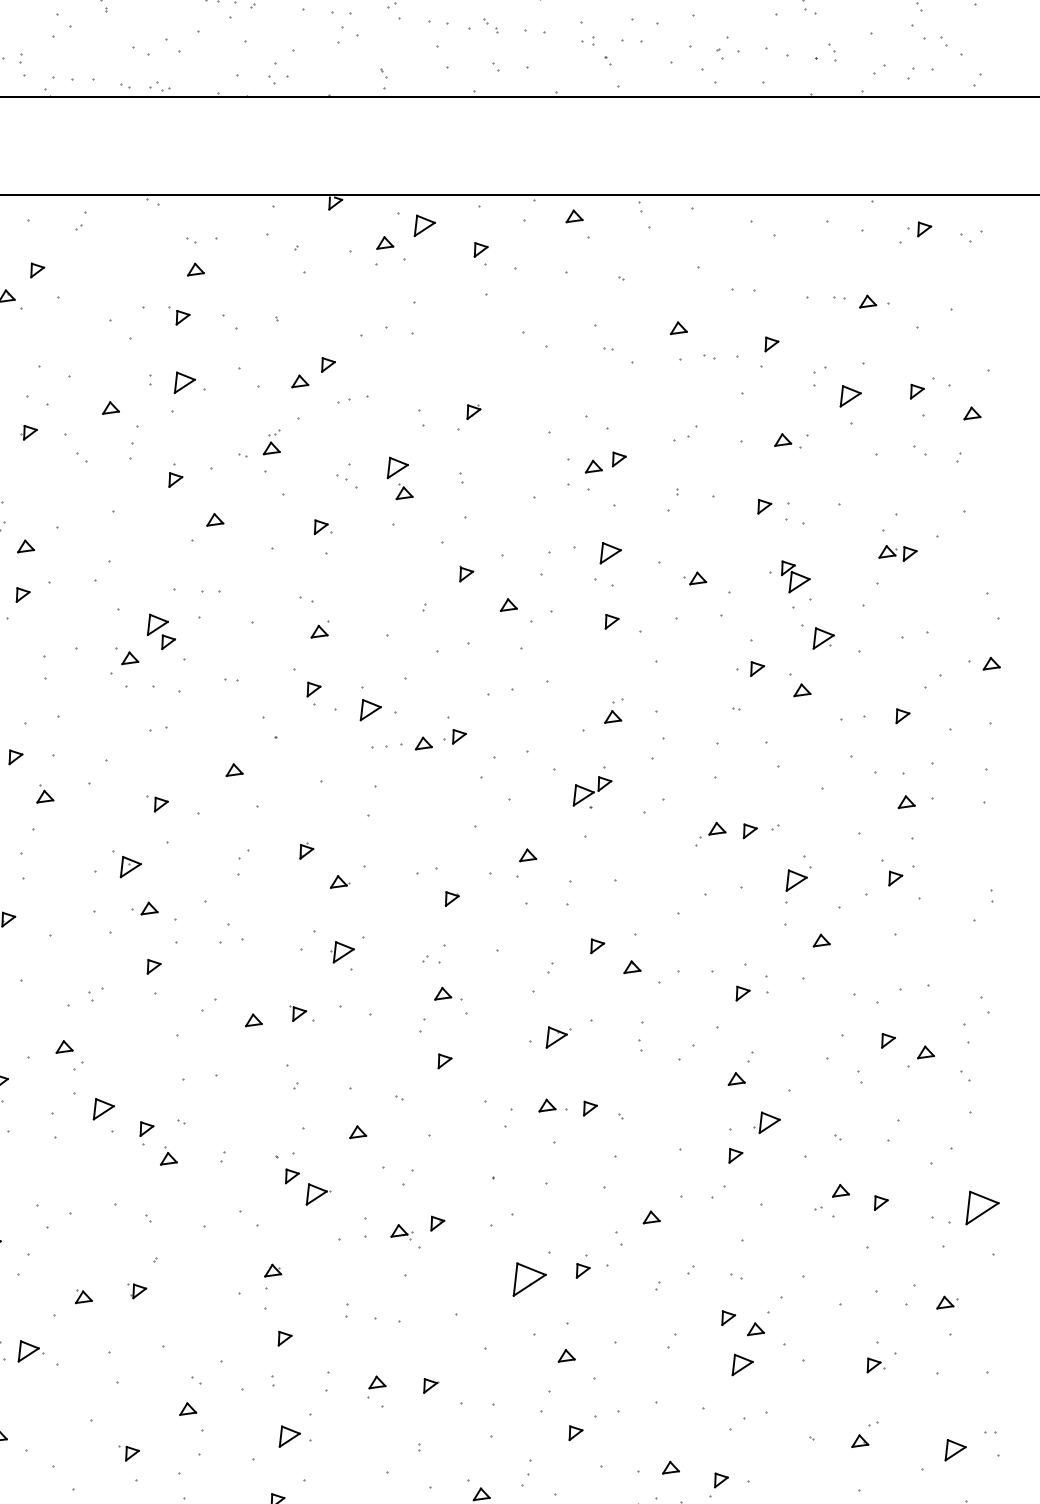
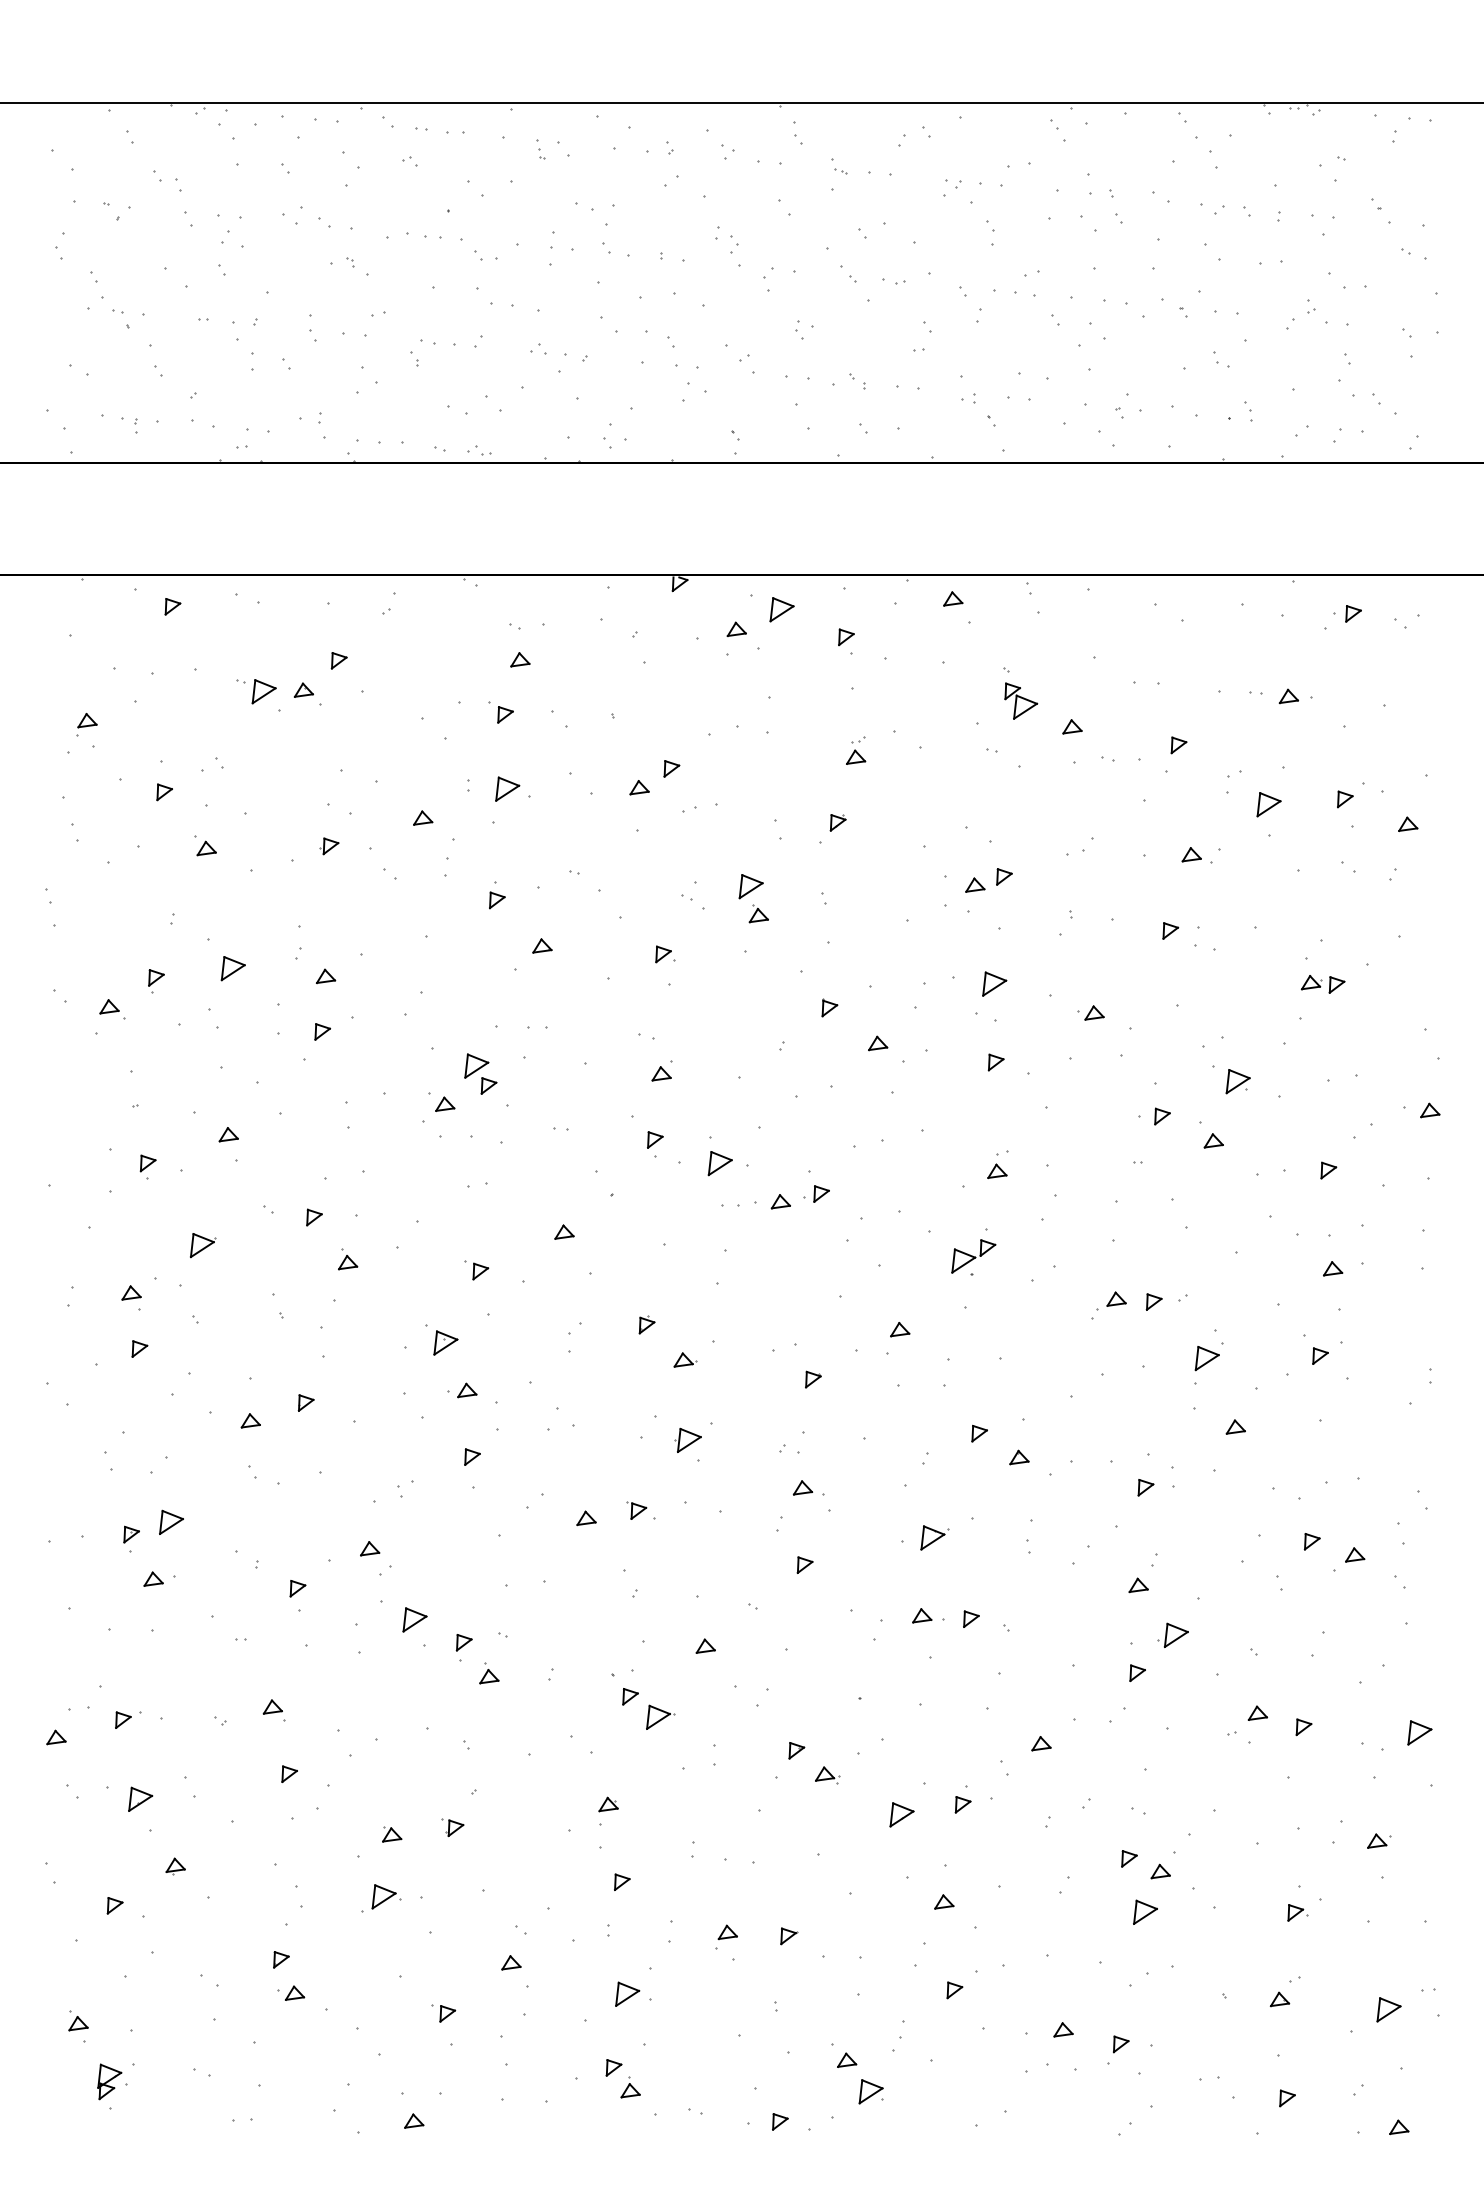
part: (272, 442) -> (856, 750), moved
part: (796, 576) -> (1021, 700), moved
part: (982, 1207) -> (1419, 1732), size x0.62
part: (401, 1232) -> (827, 1775), moved
part: (529, 1279) -> (901, 1814), size x0.62
part: (30, 1351) -> (386, 1896), moved

